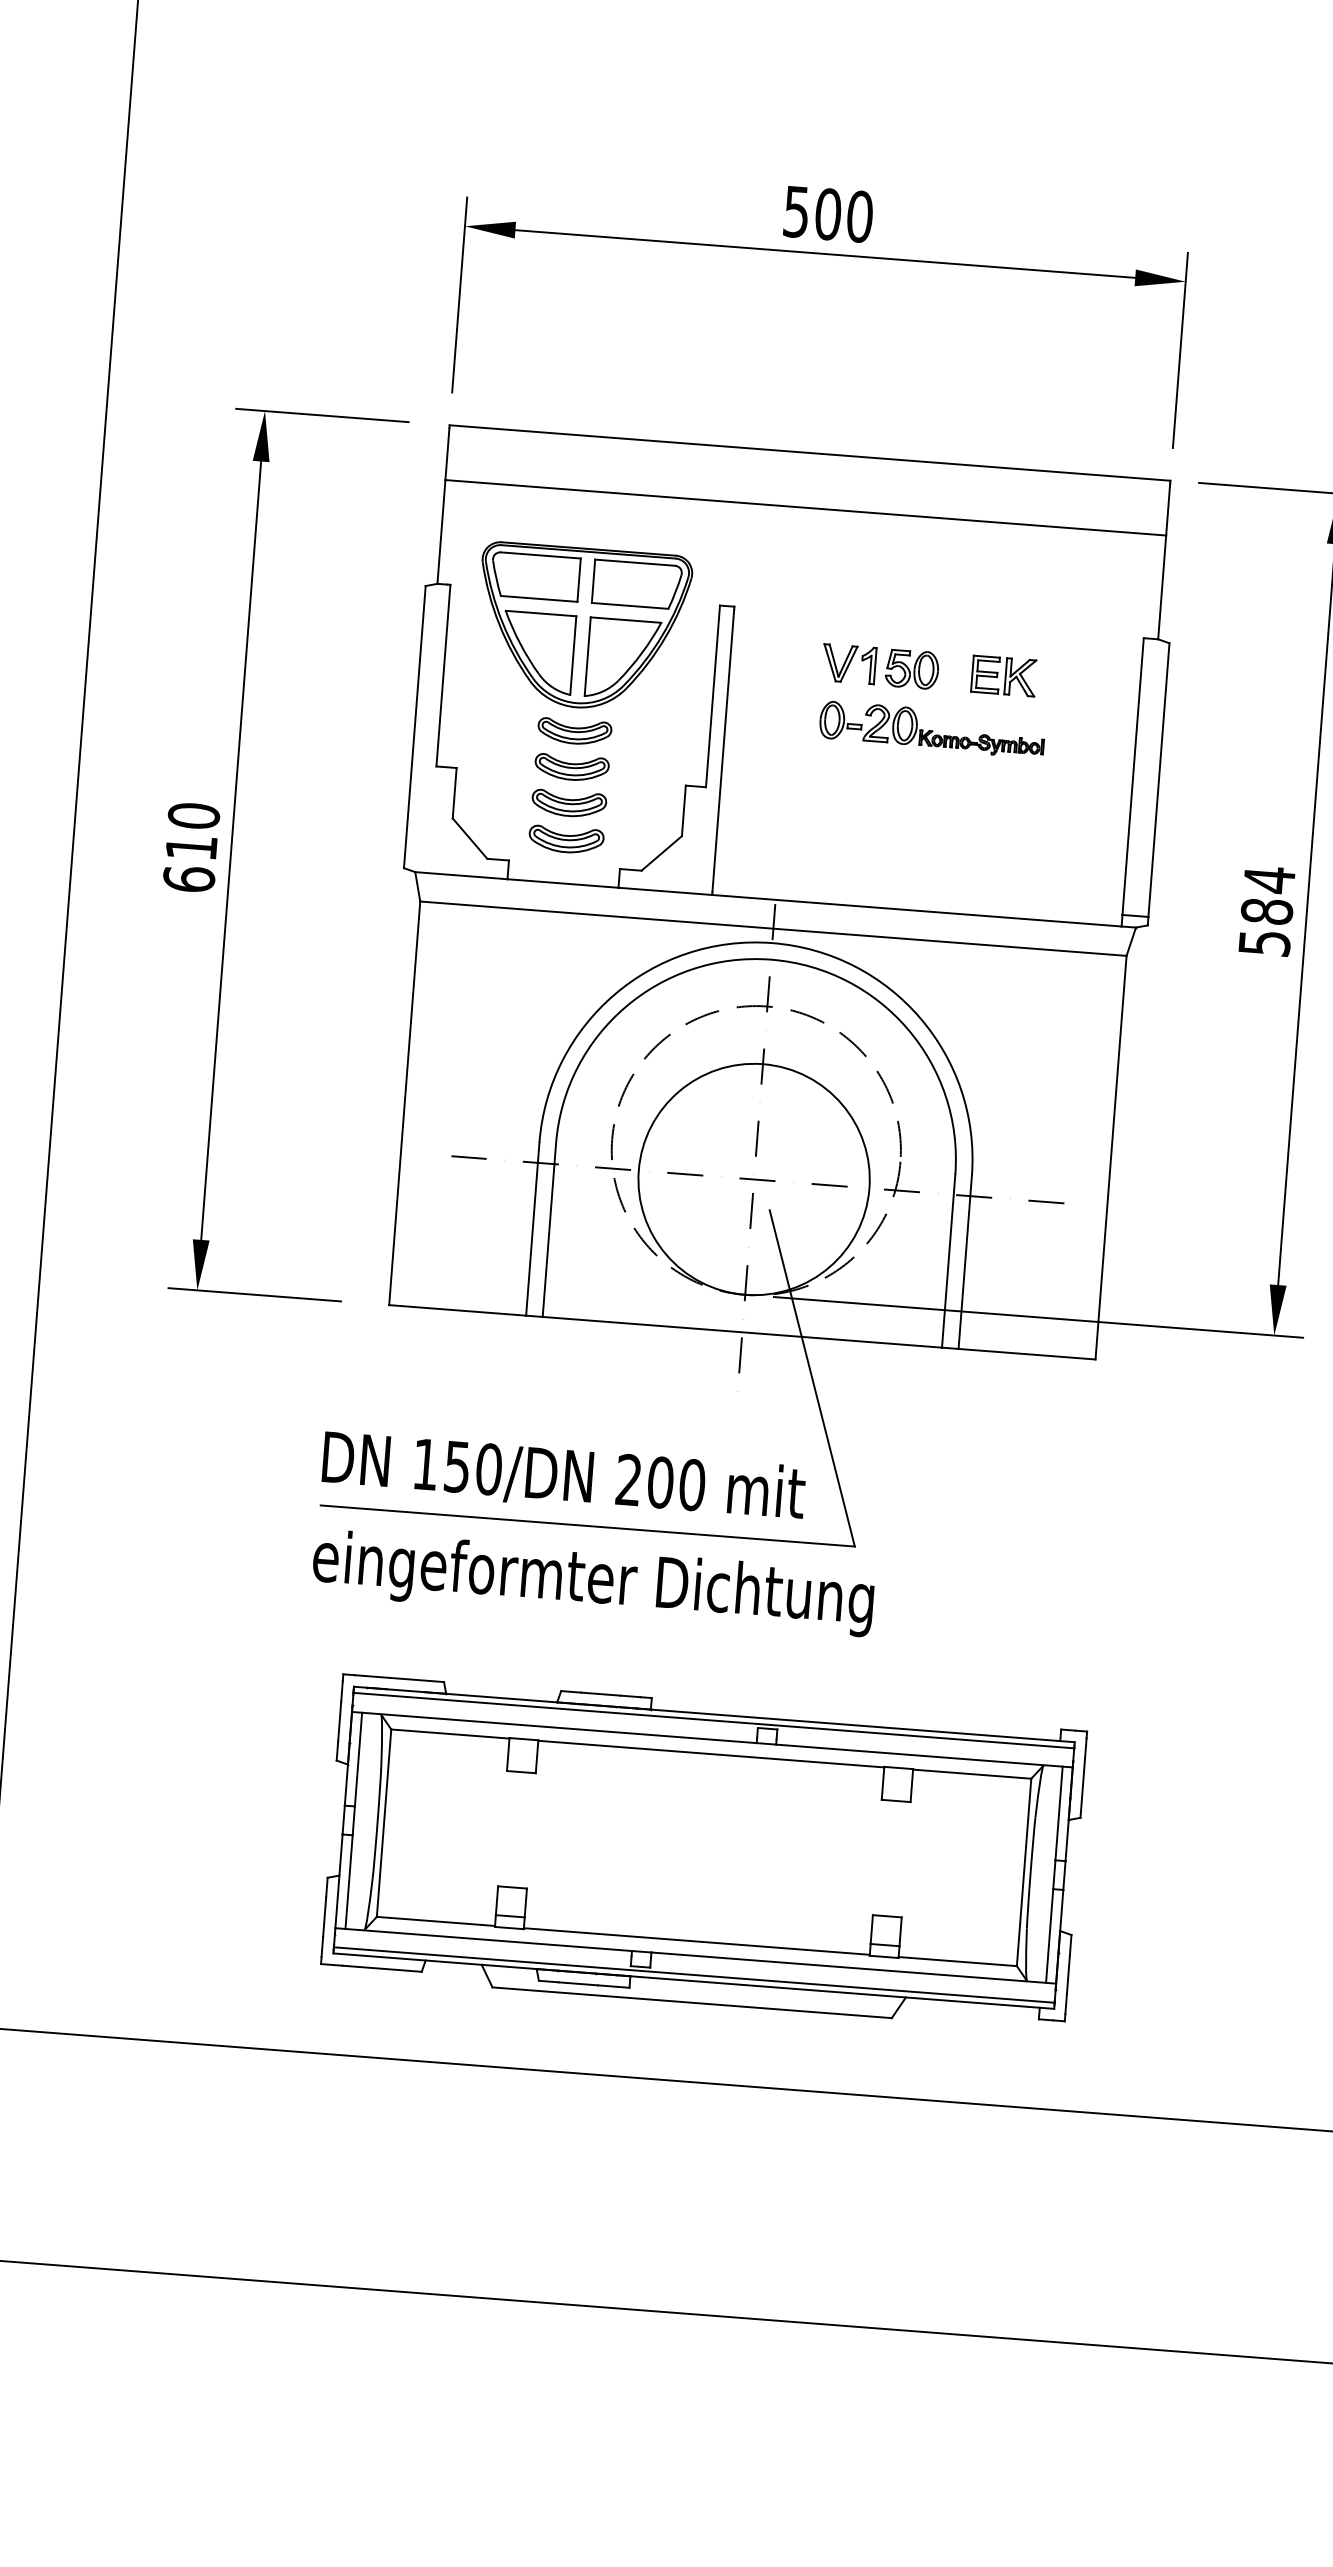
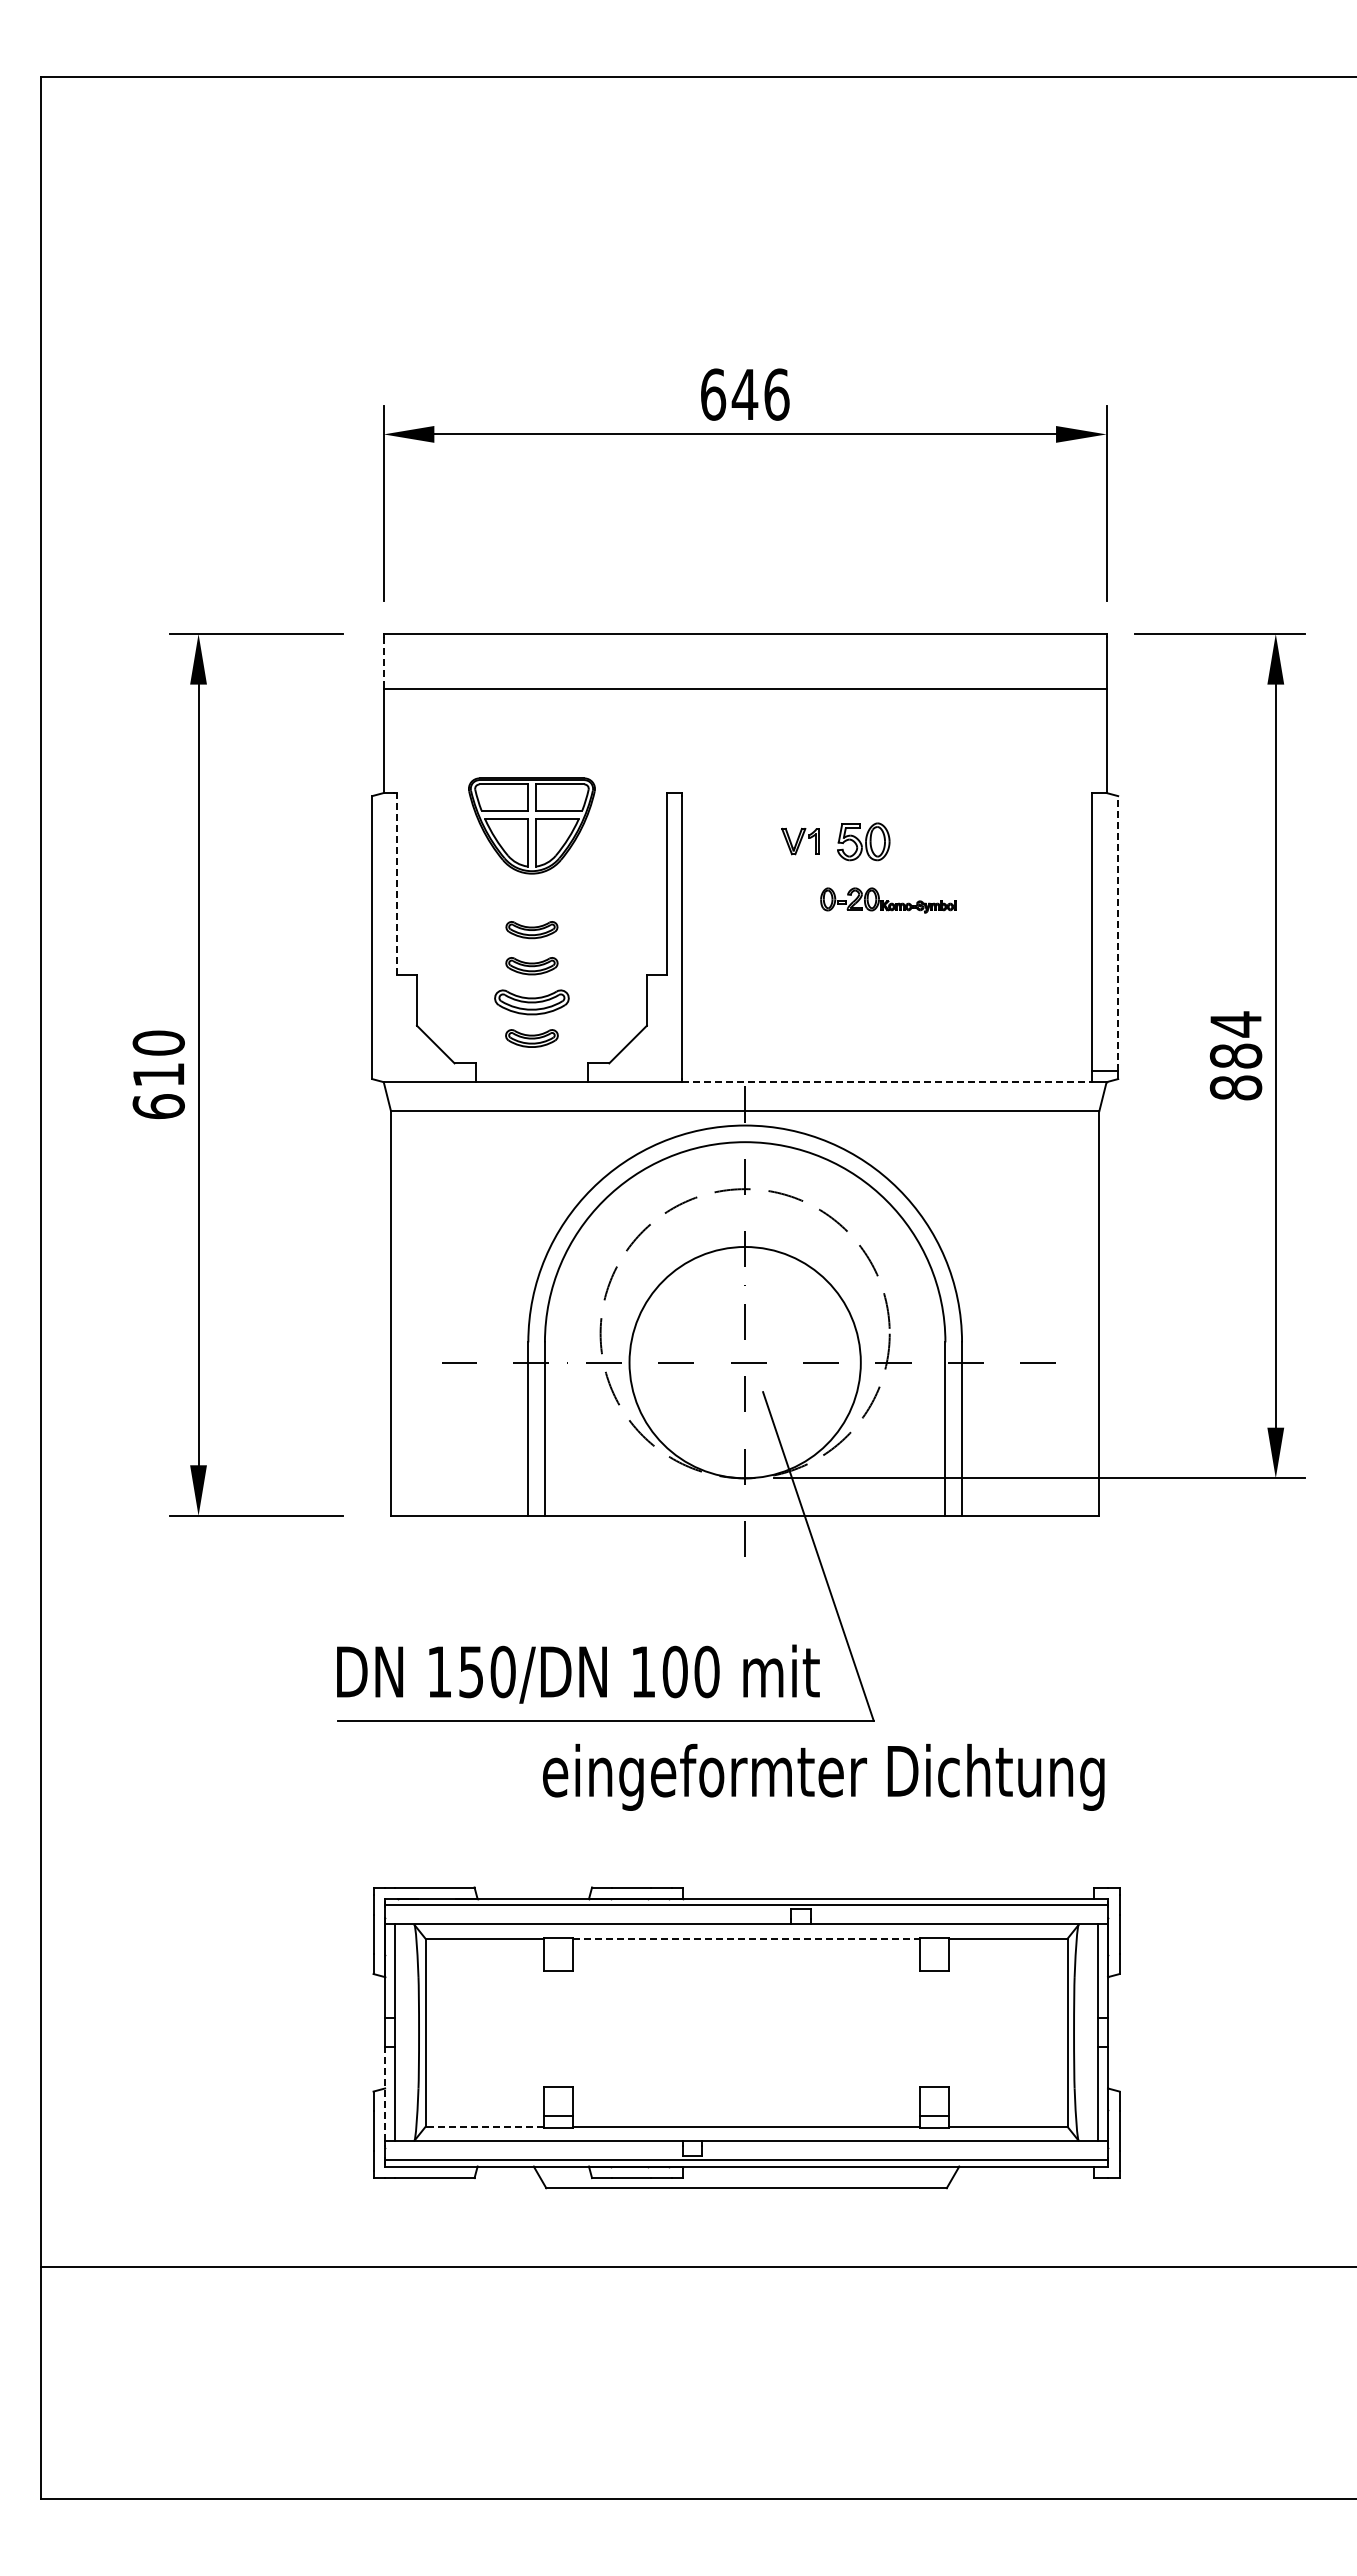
text: (828, 214) -> (745, 394), 500 -> 646
line: (447, 454) -> (383, 663), solid -> dashed
part: (582, 627) -> (531, 825), size x0.6
part: (849, 664) -> (800, 841), size x0.7
line: (443, 675) -> (396, 883), solid -> dashed
part: (1003, 676) -> (955, 841), removed
part: (932, 729) -> (888, 900), size x0.6
part: (574, 731) -> (531, 929), size x0.7
part: (571, 767) -> (531, 965), size x0.7
line: (1159, 779) -> (1118, 932), solid -> dashed
part: (565, 839) -> (531, 1038), size x0.7
line: (917, 911) -> (887, 1082), solid -> dashed
text: (1264, 942) -> (1235, 1087), 584 -> 884
text: (628, 1479) -> (642, 1671), 200 -> 100
text: (592, 1583) -> (823, 1777), moved
line: (712, 1753) -> (747, 1938), solid -> dashed
line: (339, 1881) -> (385, 2094), solid -> dashed
line: (435, 1921) -> (484, 2126), solid -> dashed

